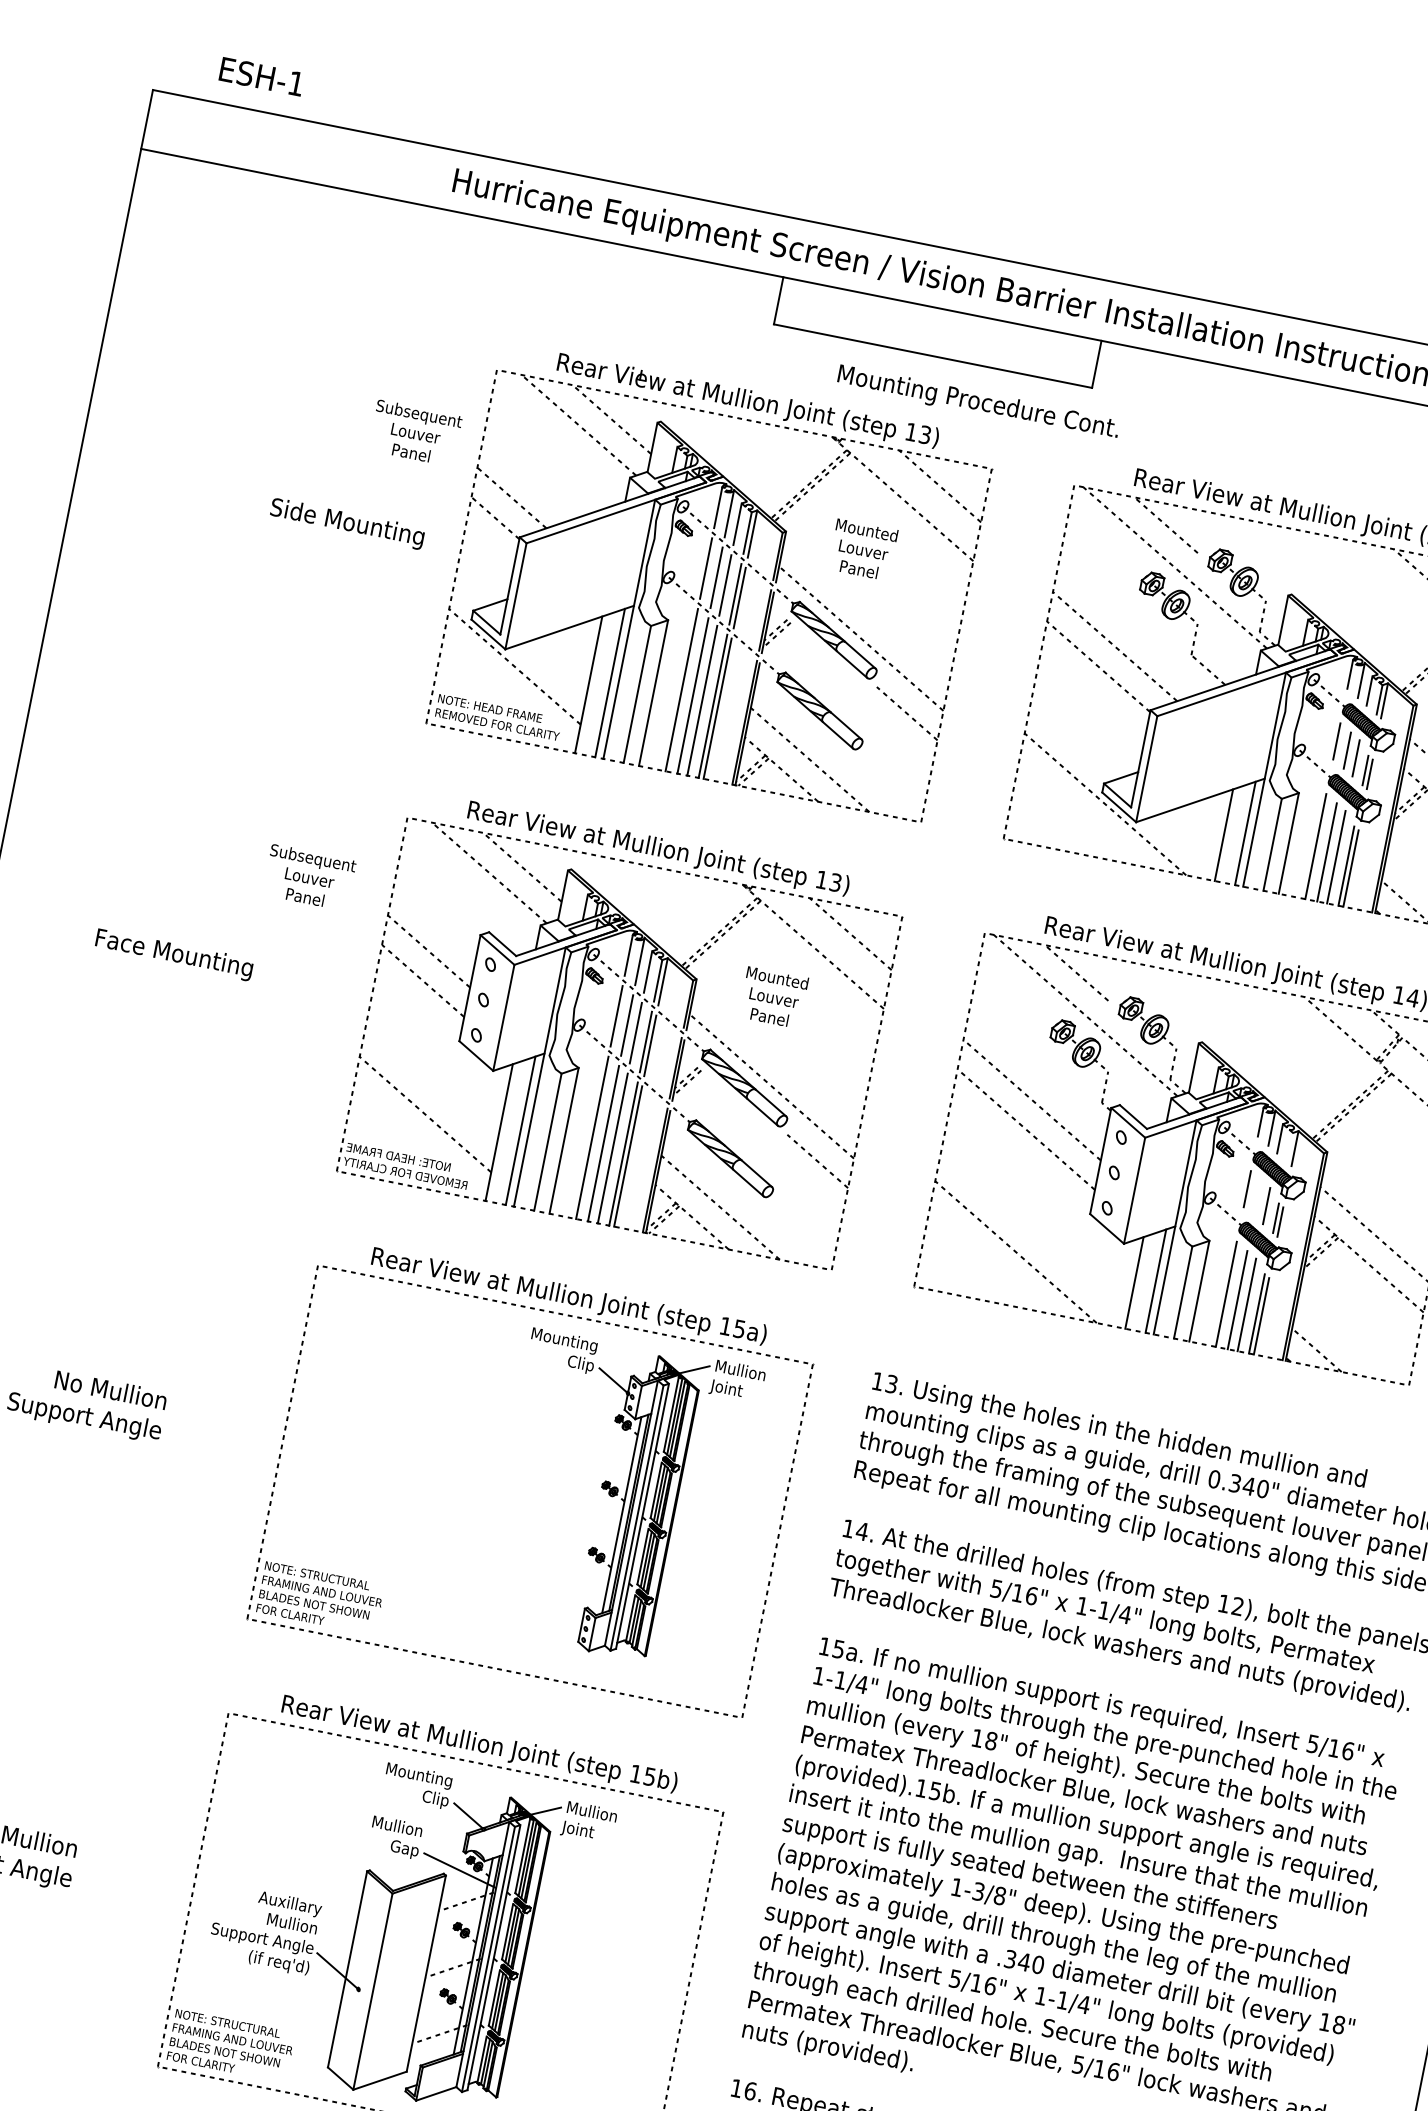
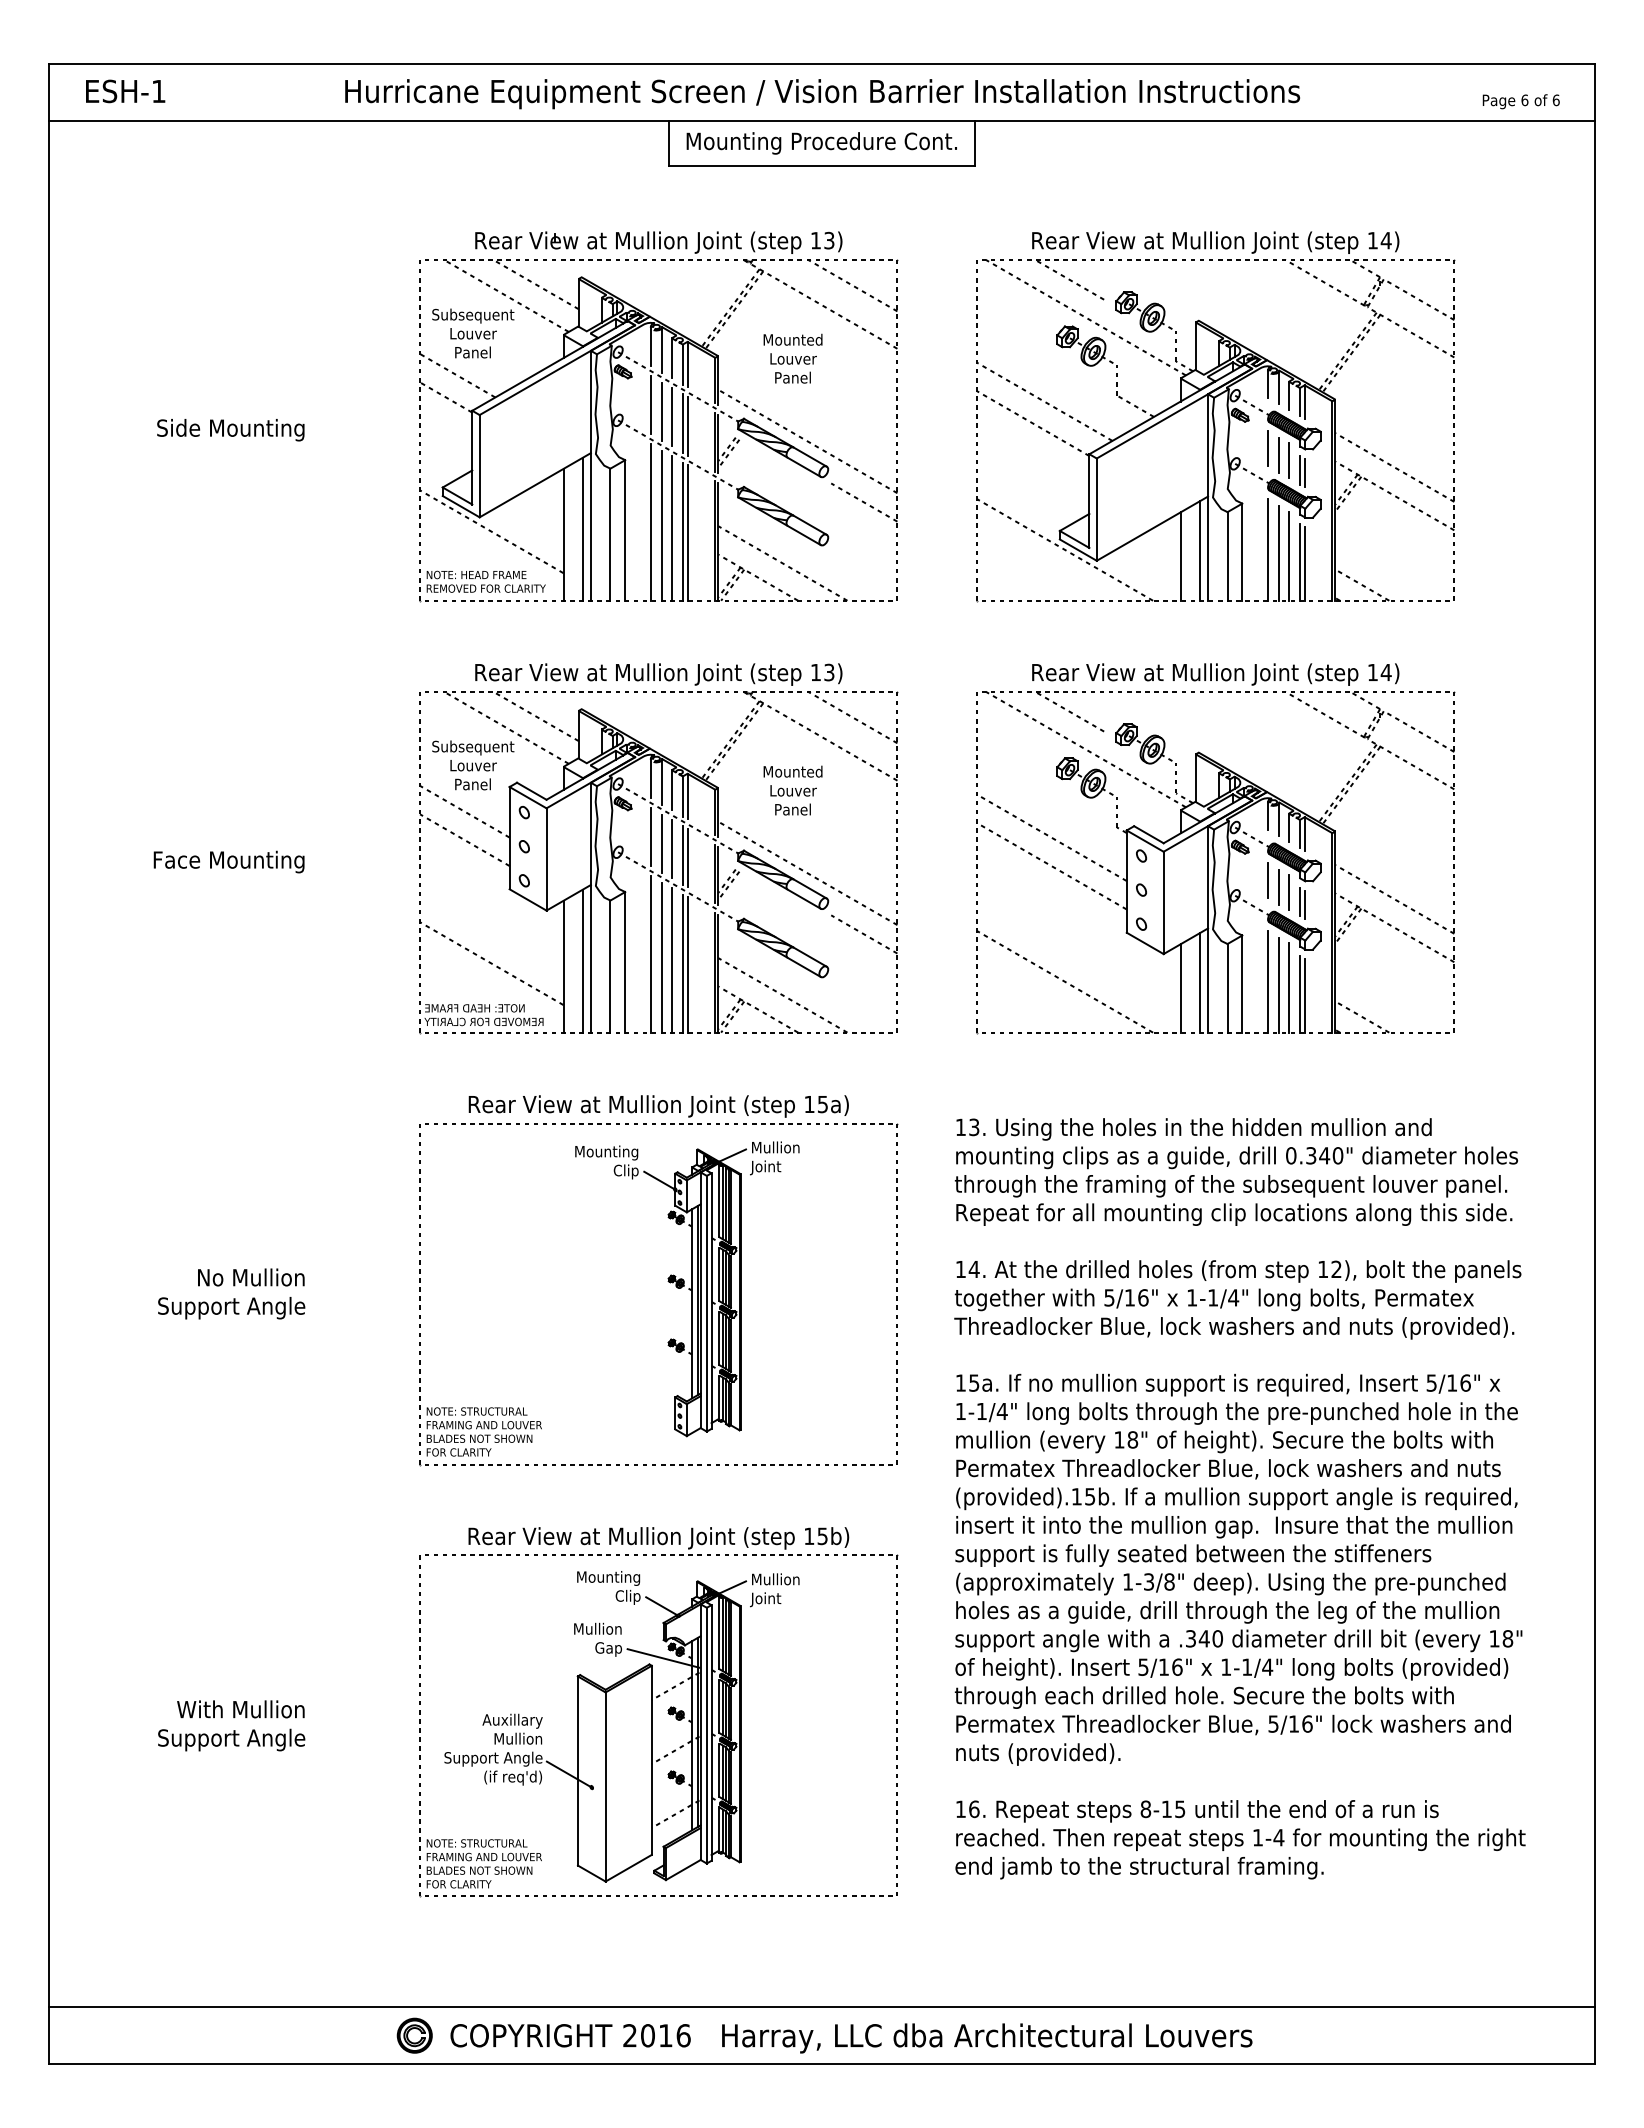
text: (261, 76) -> (125, 91), moved
text: (978, 403) -> (821, 143), moved
text: (415, 433) -> (473, 333), moved
text: (346, 524) -> (230, 430), moved
text: (309, 877) -> (473, 765), moved
line: (1289, 1146) -> (1299, 833), added
line: (1258, 1197) -> (1279, 886), added
part: (619, 1499) -> (687, 1289), moved

